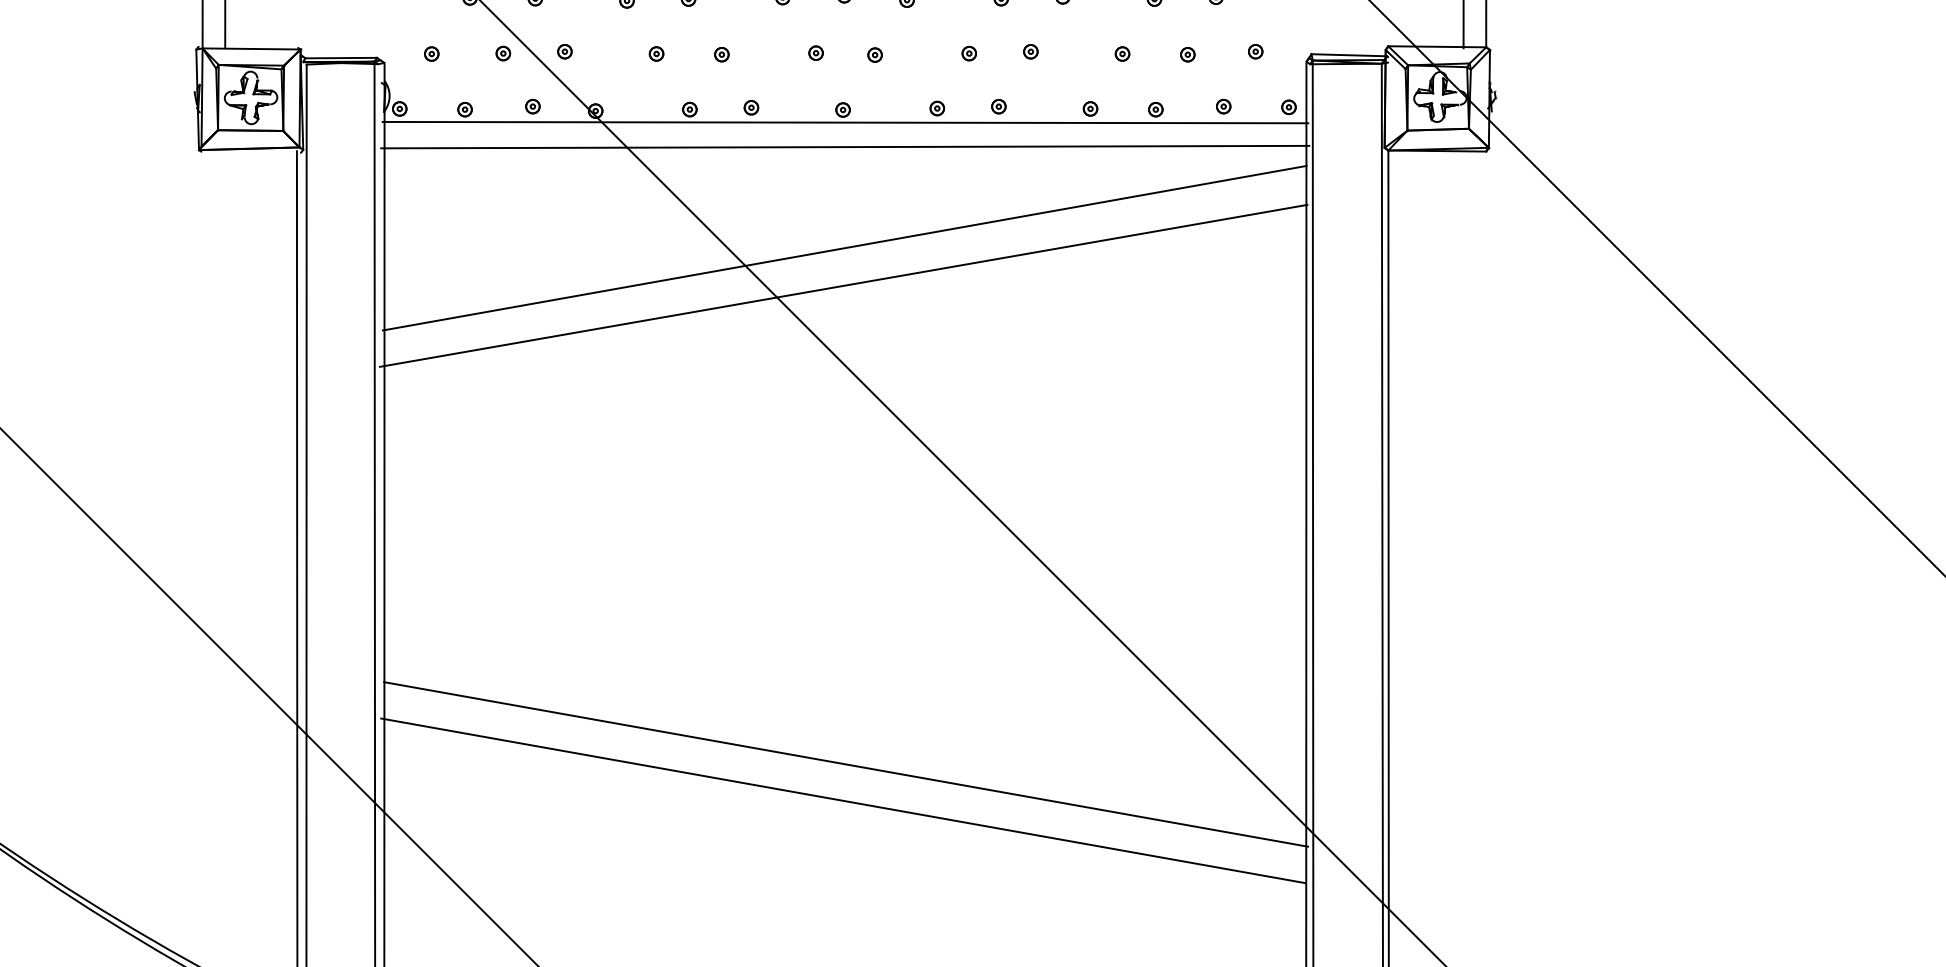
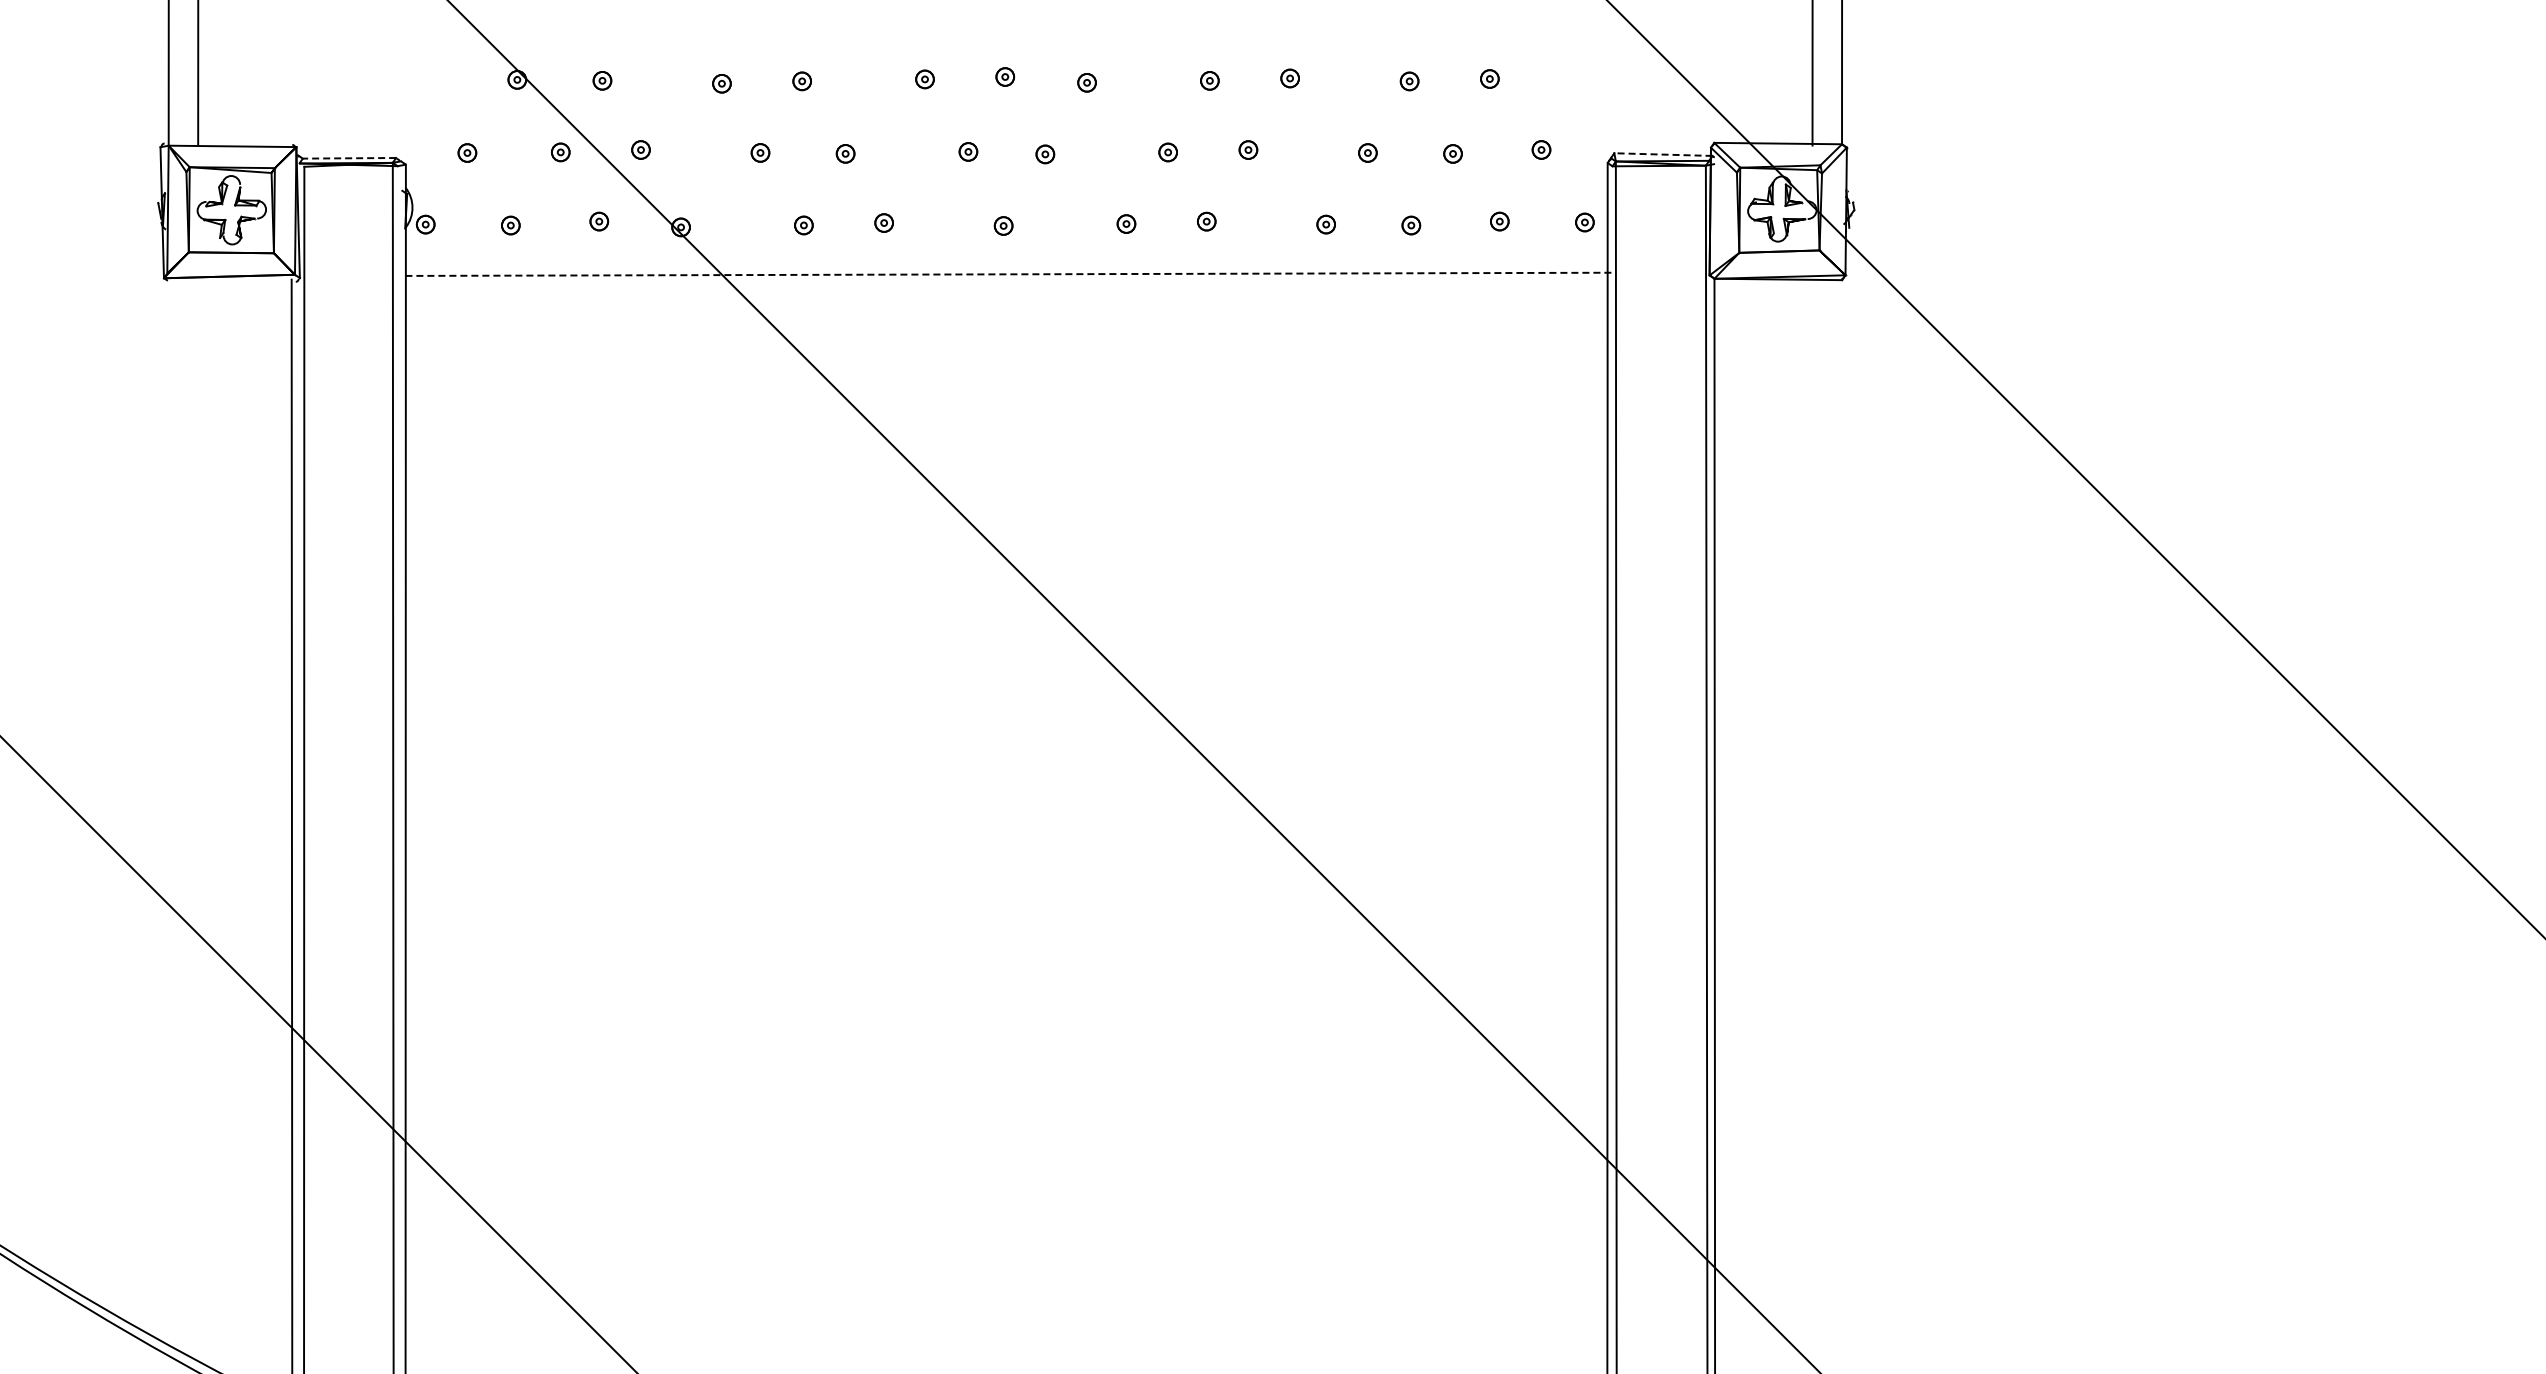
line: (1348, 55) -> (1662, 154), solid -> dashed
line: (341, 58) -> (349, 158), solid -> dashed
line: (845, 122) -> (1006, 242), removed
line: (845, 147) -> (1006, 274), solid -> dashed
line: (844, 247) -> (1005, 405), removed
line: (842, 285) -> (1003, 454), removed
line: (846, 763) -> (1007, 1078), removed
line: (842, 800) -> (1003, 1126), removed

